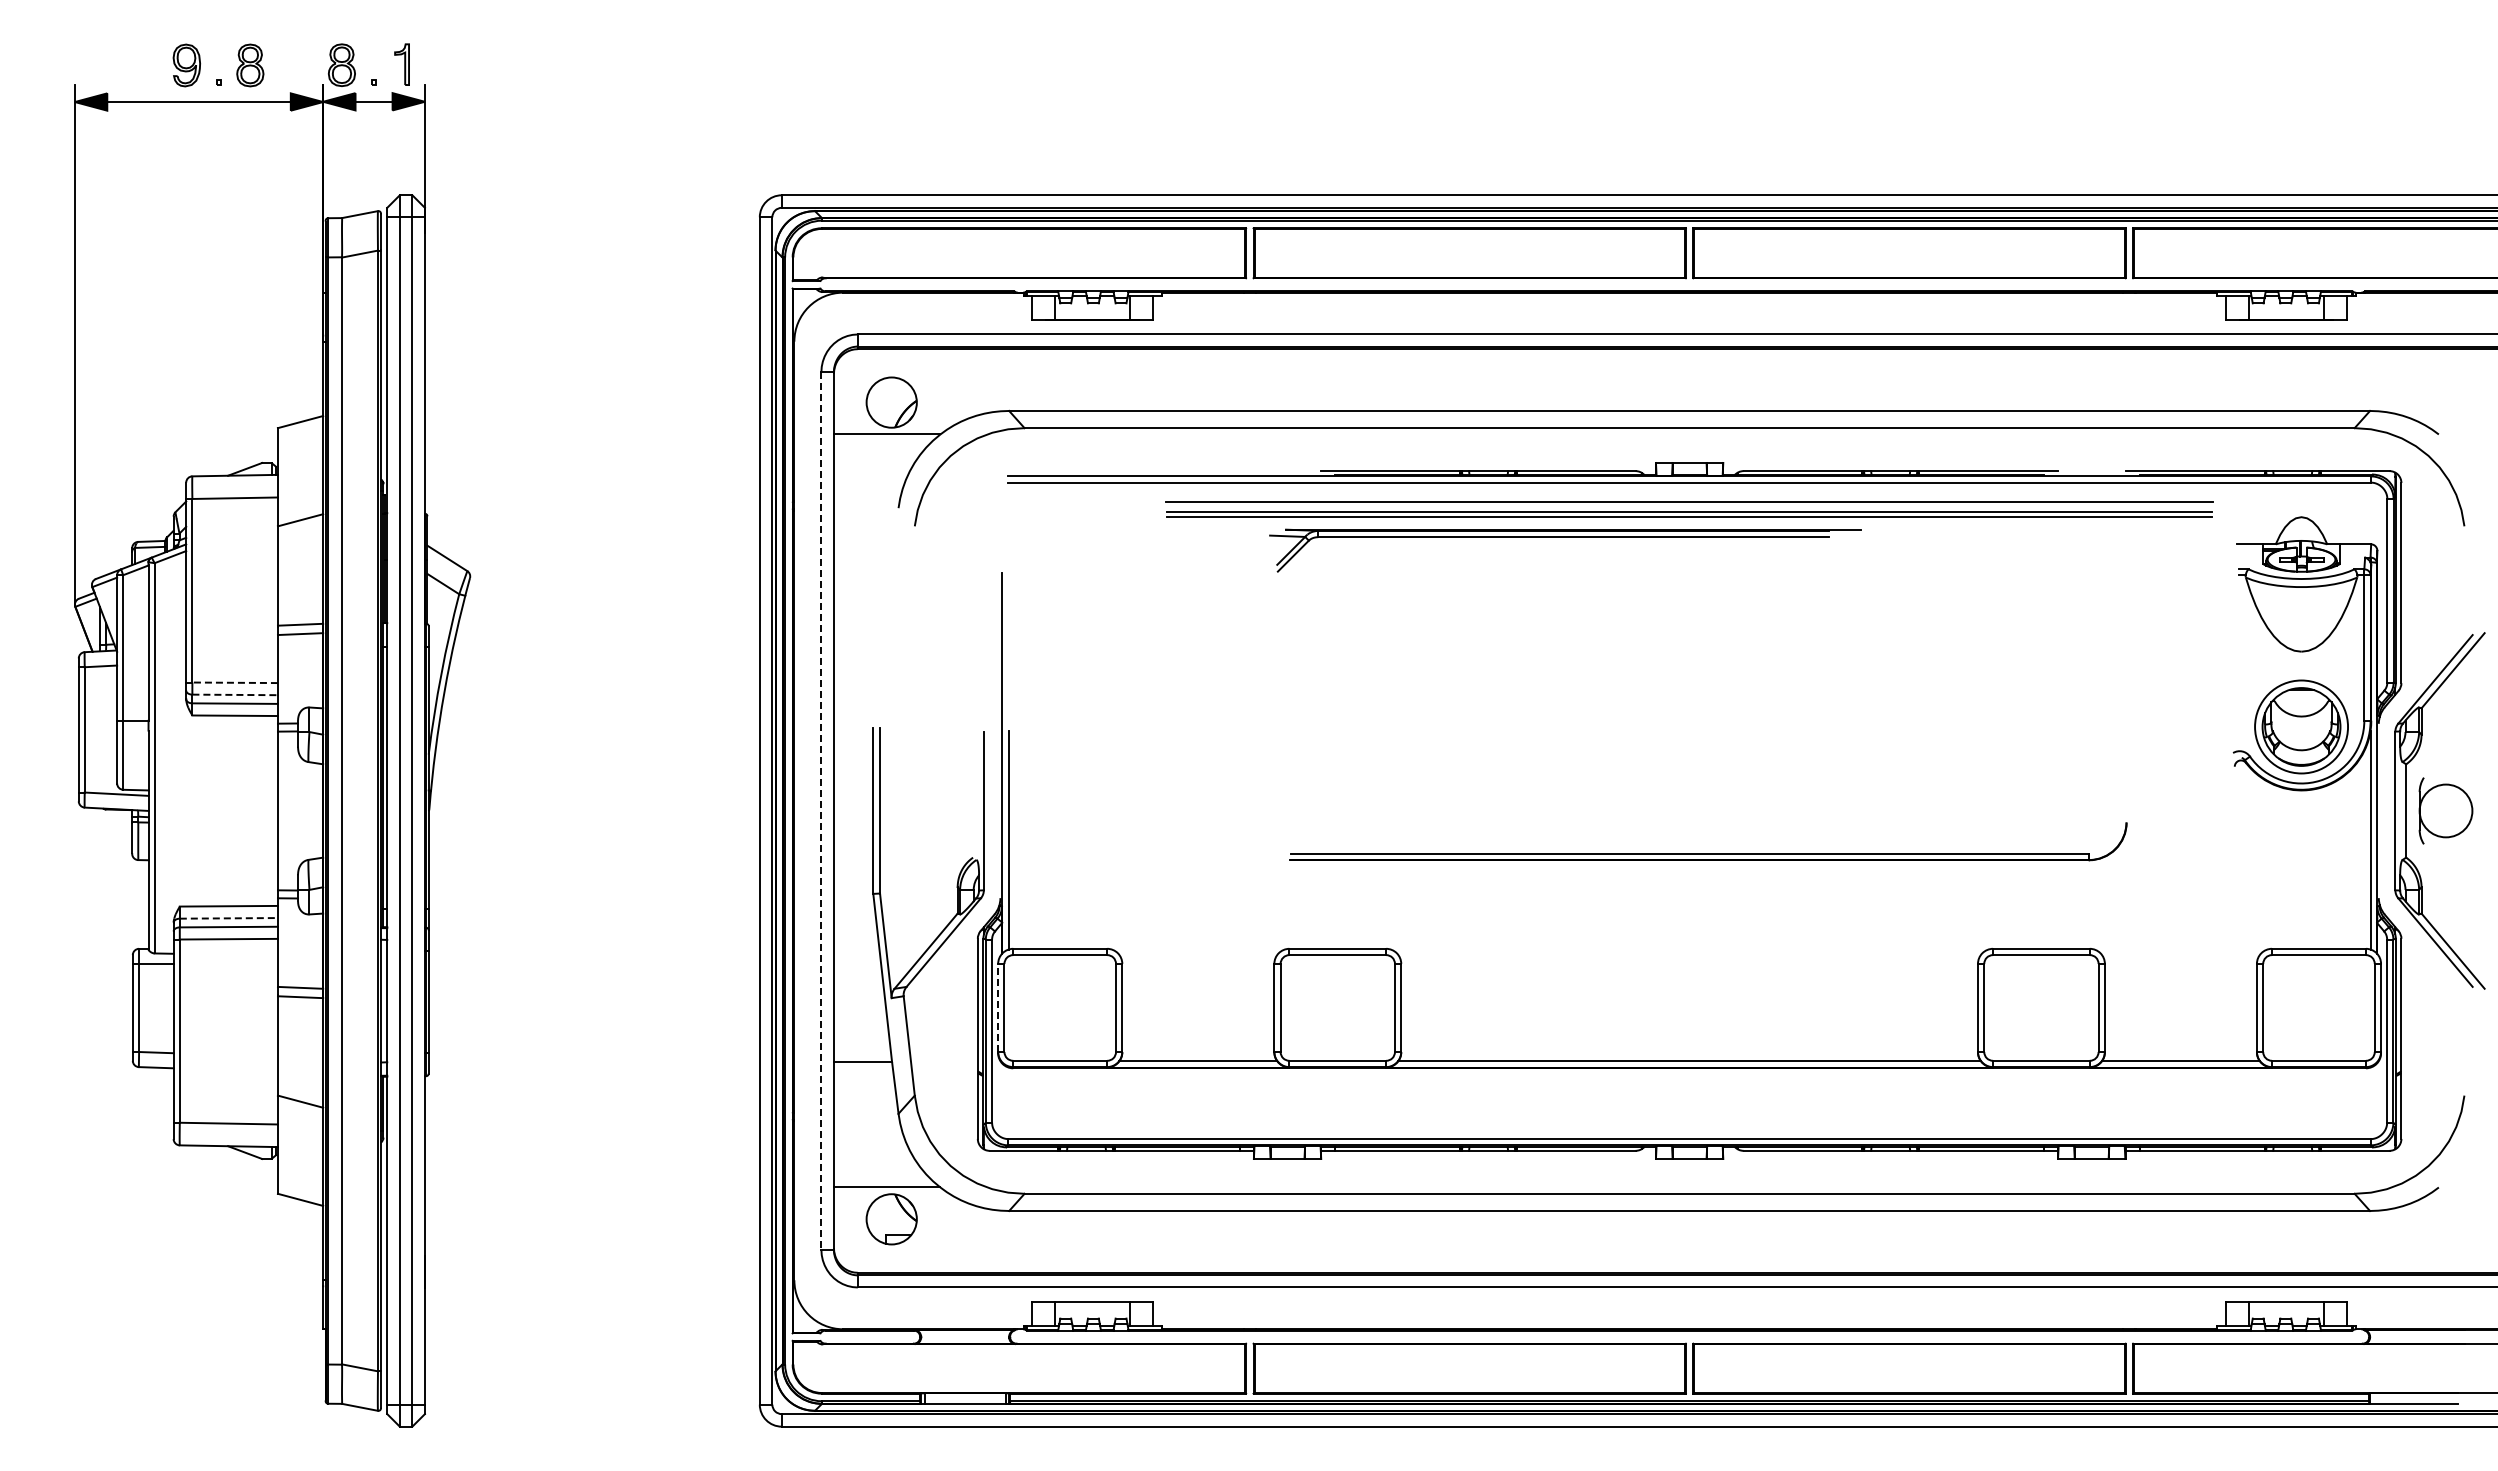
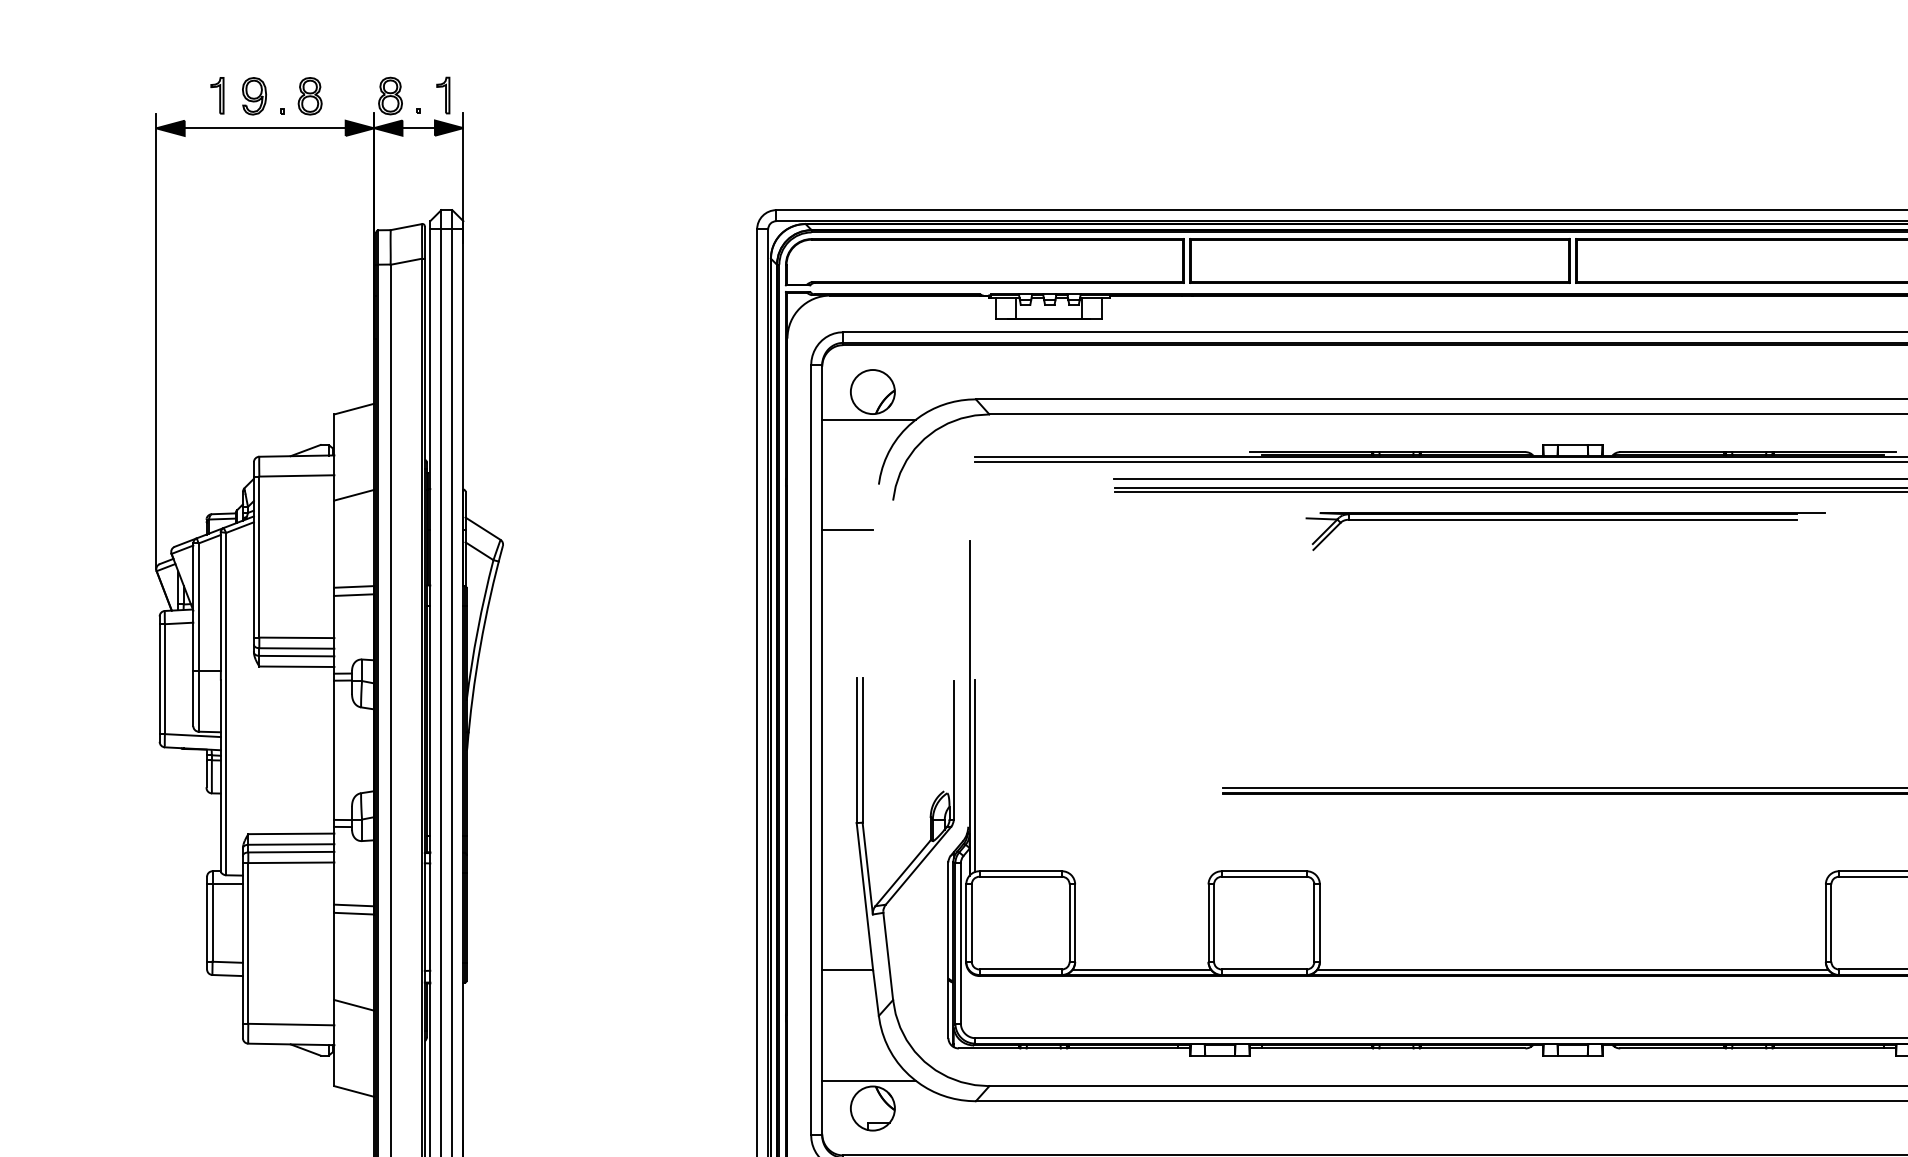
part: (144, 64) -> (217, 95), added
part: (1565, 537) -> (1565, 520), moved
line: (862, 560) -> (847, 530), added
line: (235, 682) -> (297, 637), dashed -> solid
line: (235, 694) -> (297, 648), dashed -> solid
line: (821, 810) -> (811, 749), dashed -> solid
line: (229, 918) -> (291, 844), dashed -> solid
line: (998, 1007) -> (966, 922), dashed -> solid

